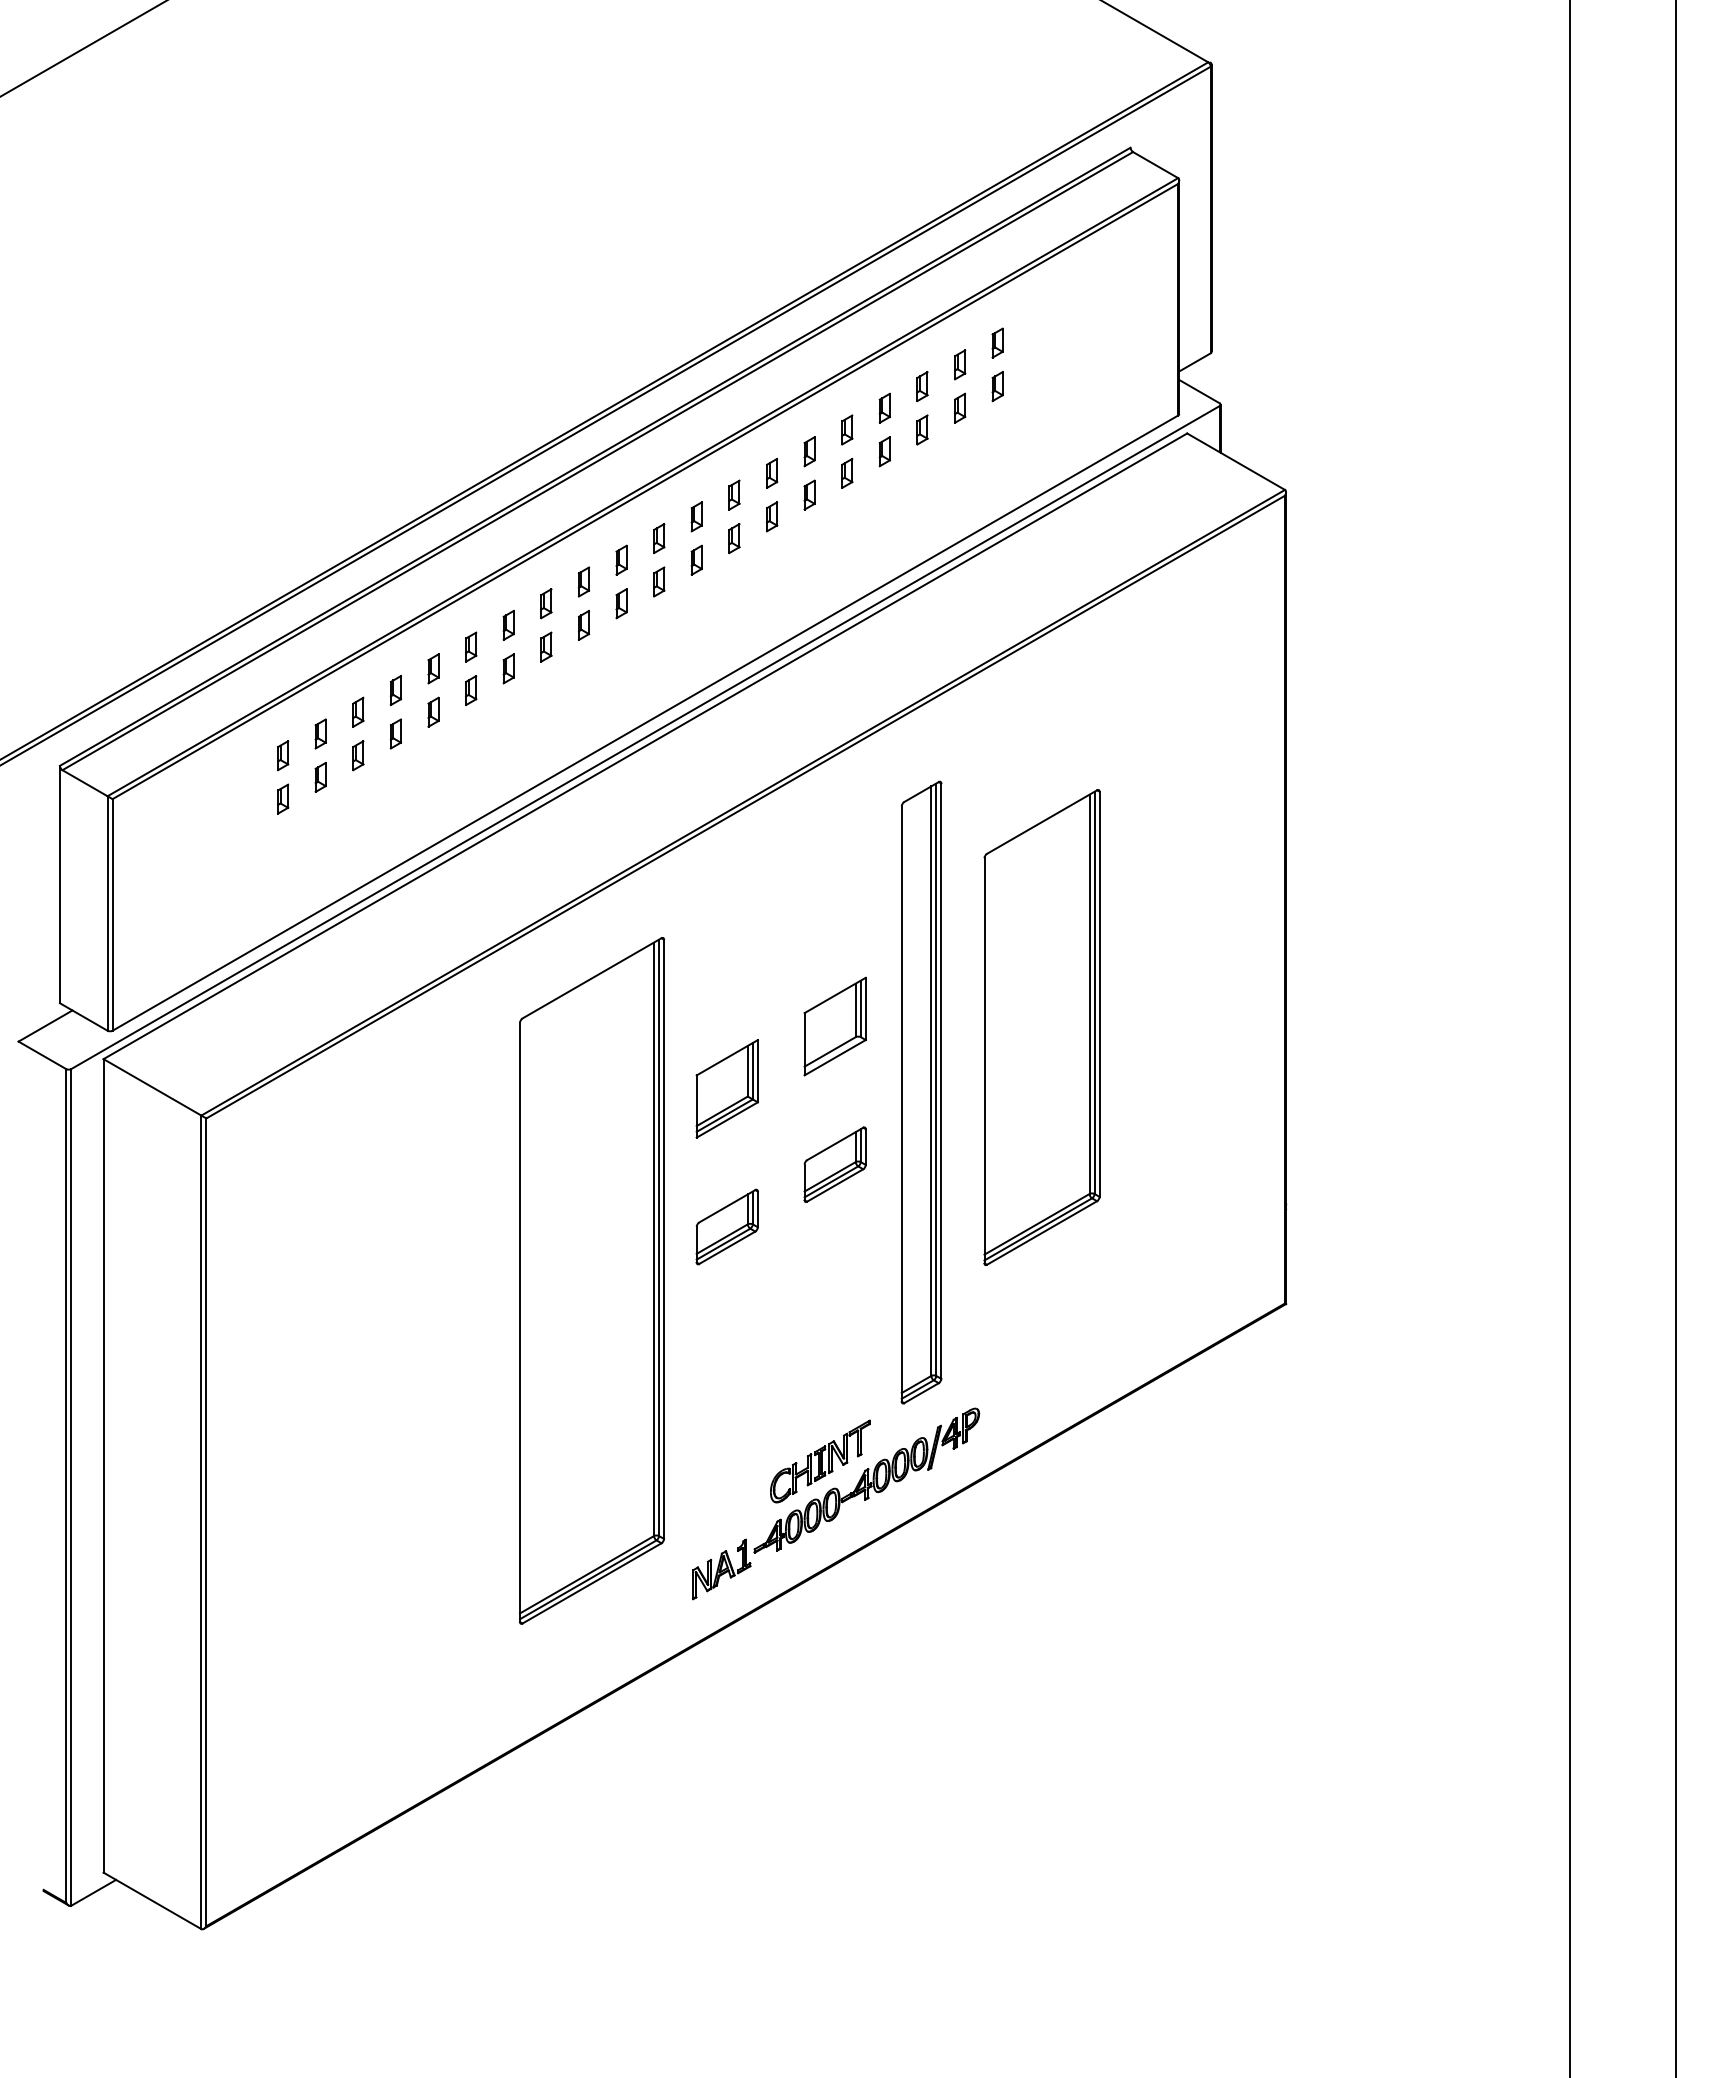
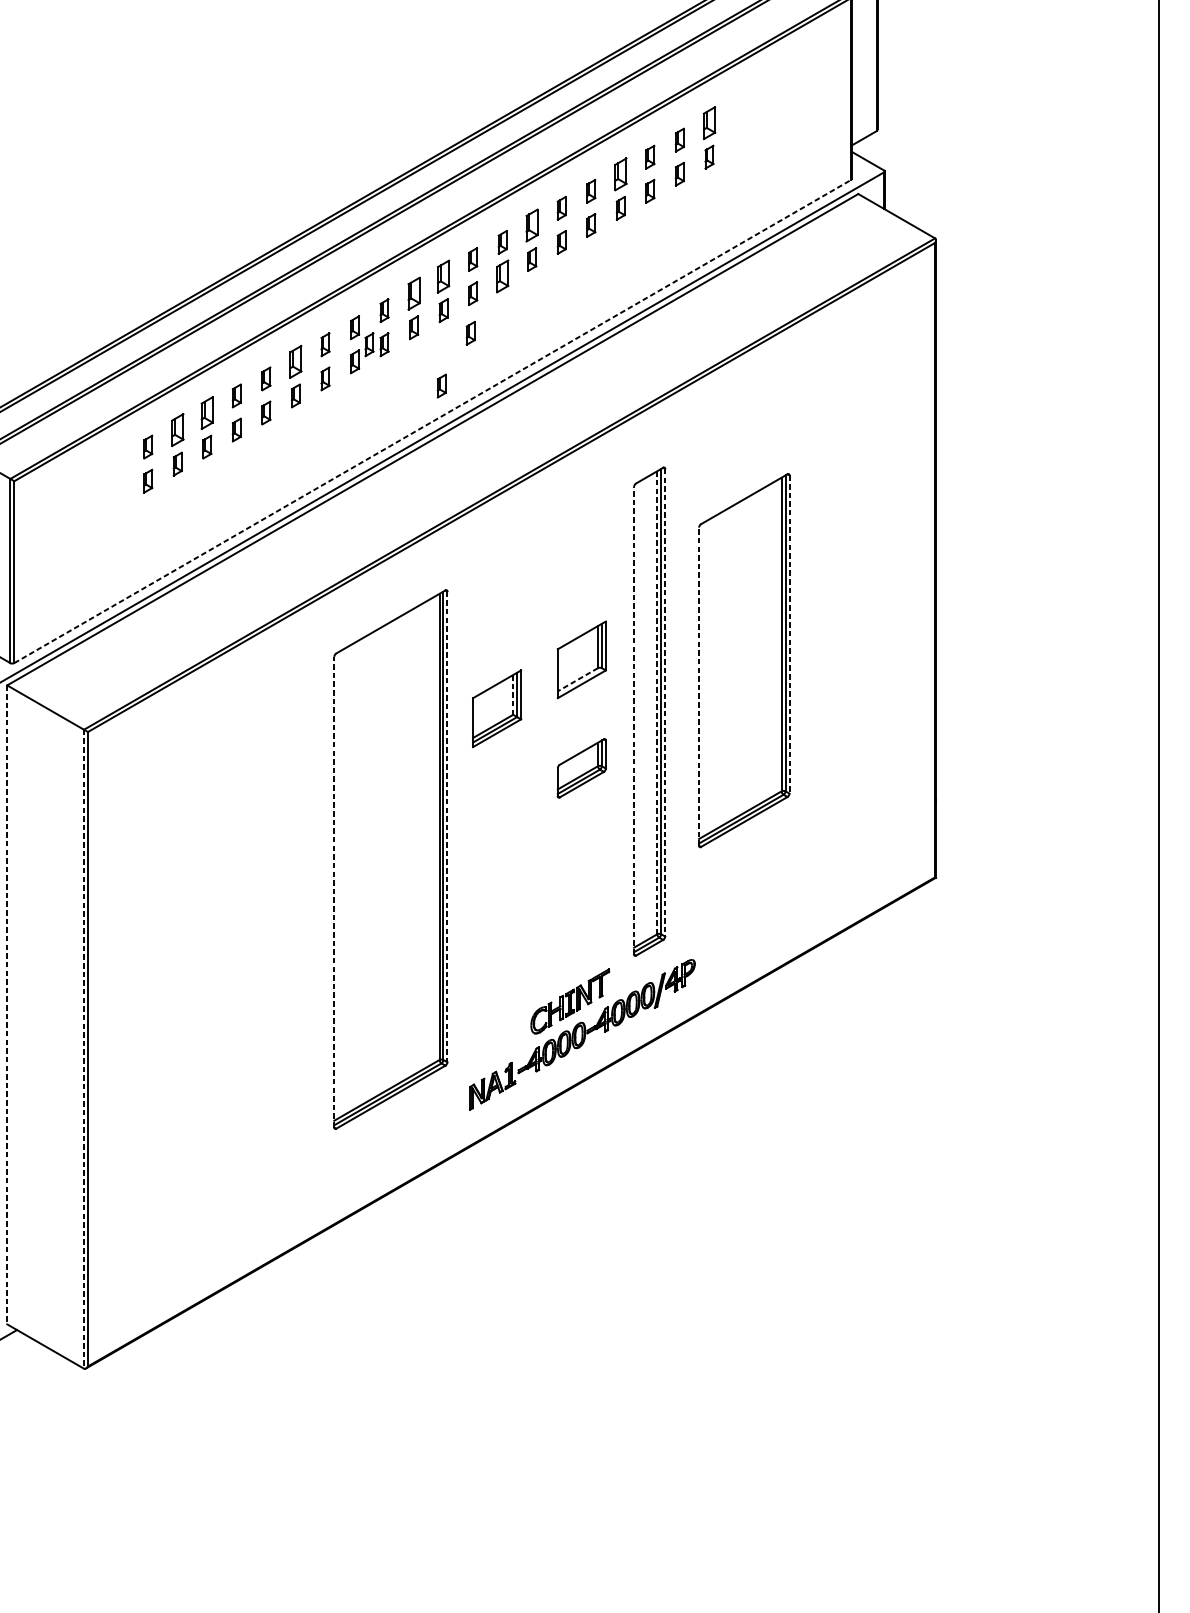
part: (997, 342) -> (709, 122), size x1.4
part: (884, 407) -> (620, 173), size x1.4
part: (772, 472) -> (532, 224), size x1.4
part: (659, 538) -> (443, 276), size x1.4
part: (734, 538) -> (502, 276), size x1.4
part: (621, 559) -> (414, 293), size x1.4
part: (693, 610) -> (470, 333), added
part: (564, 625) -> (369, 344), added
part: (471, 646) -> (296, 361), size x1.4
part: (656, 677) -> (441, 385), added
part: (358, 711) -> (207, 412), size x1.4
line: (645, 722) -> (432, 421), solid -> dashed
part: (320, 733) -> (177, 429), size x1.4
line: (1099, 994) -> (789, 634), solid -> dashed
line: (830, 1051) -> (578, 679), solid -> dashed
line: (984, 1060) -> (699, 686), solid -> dashed
line: (747, 1071) -> (512, 695), solid -> dashed
line: (931, 1081) -> (657, 702), solid -> dashed
line: (941, 1081) -> (665, 702), solid -> dashed
line: (901, 1104) -> (633, 721), solid -> dashed
part: (726, 1226) -> (496, 816), removed
line: (664, 1239) -> (447, 827), solid -> dashed
line: (520, 1322) -> (334, 892), solid -> dashed
line: (103, 1465) -> (7, 1004), solid -> dashed
line: (201, 1522) -> (84, 1049), solid -> dashed

